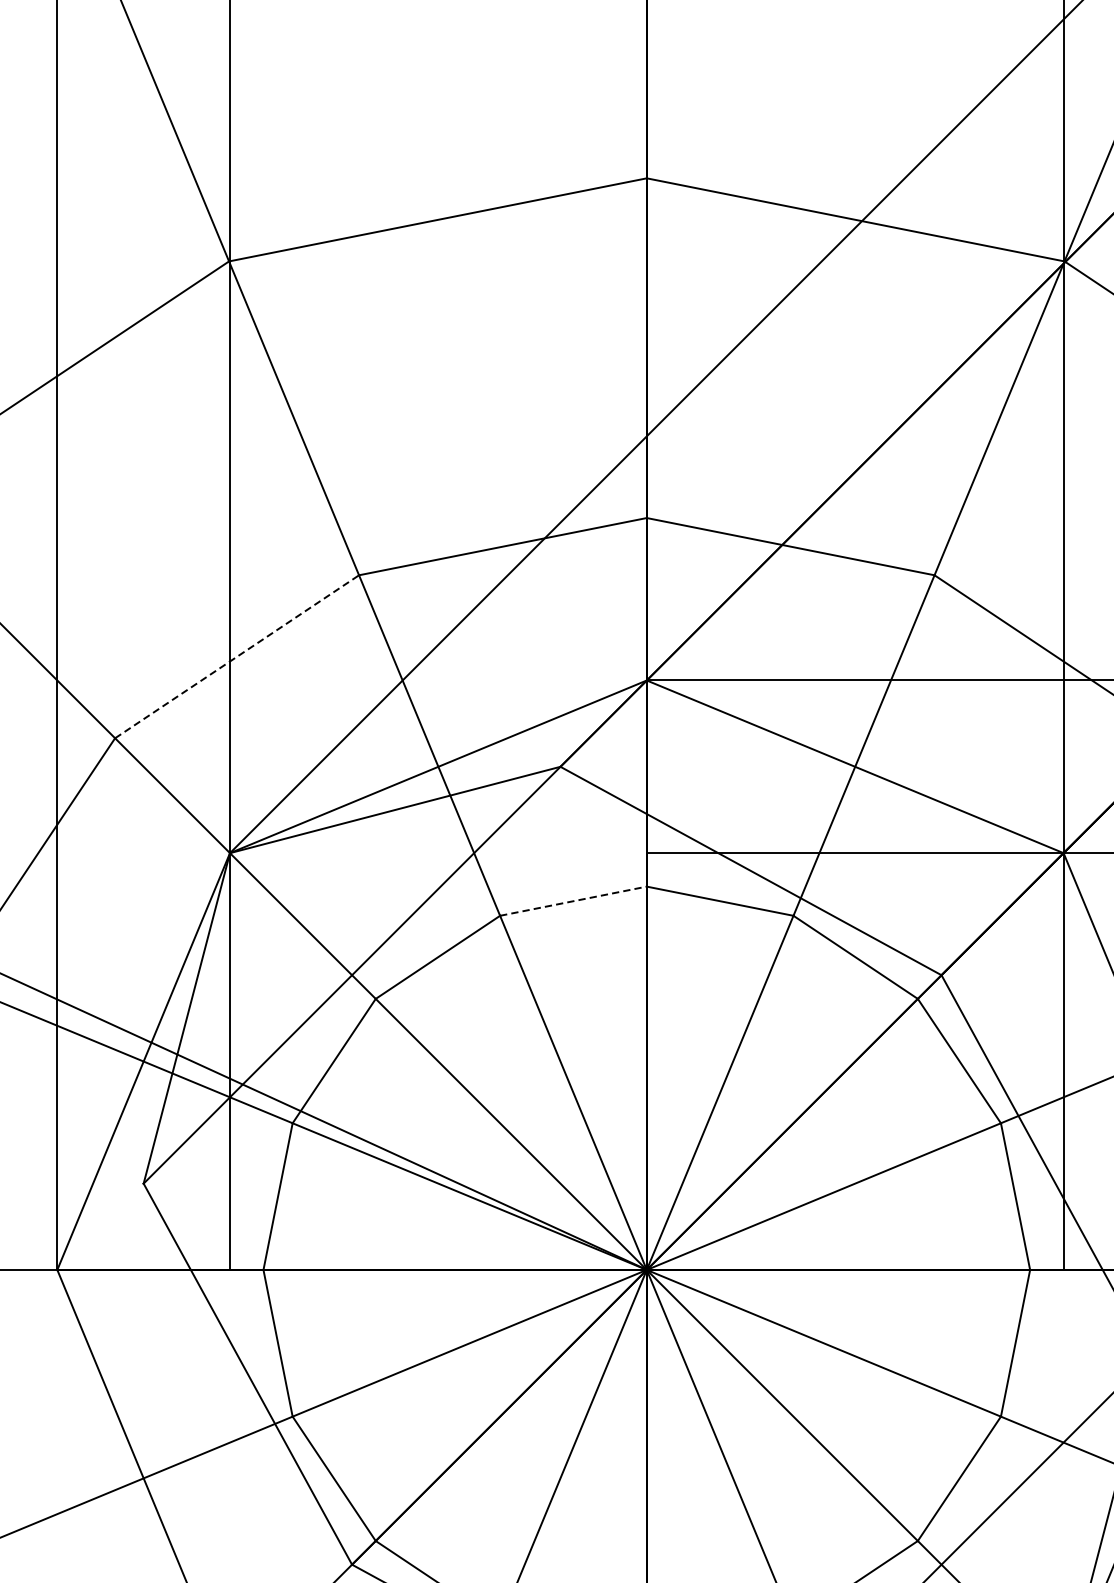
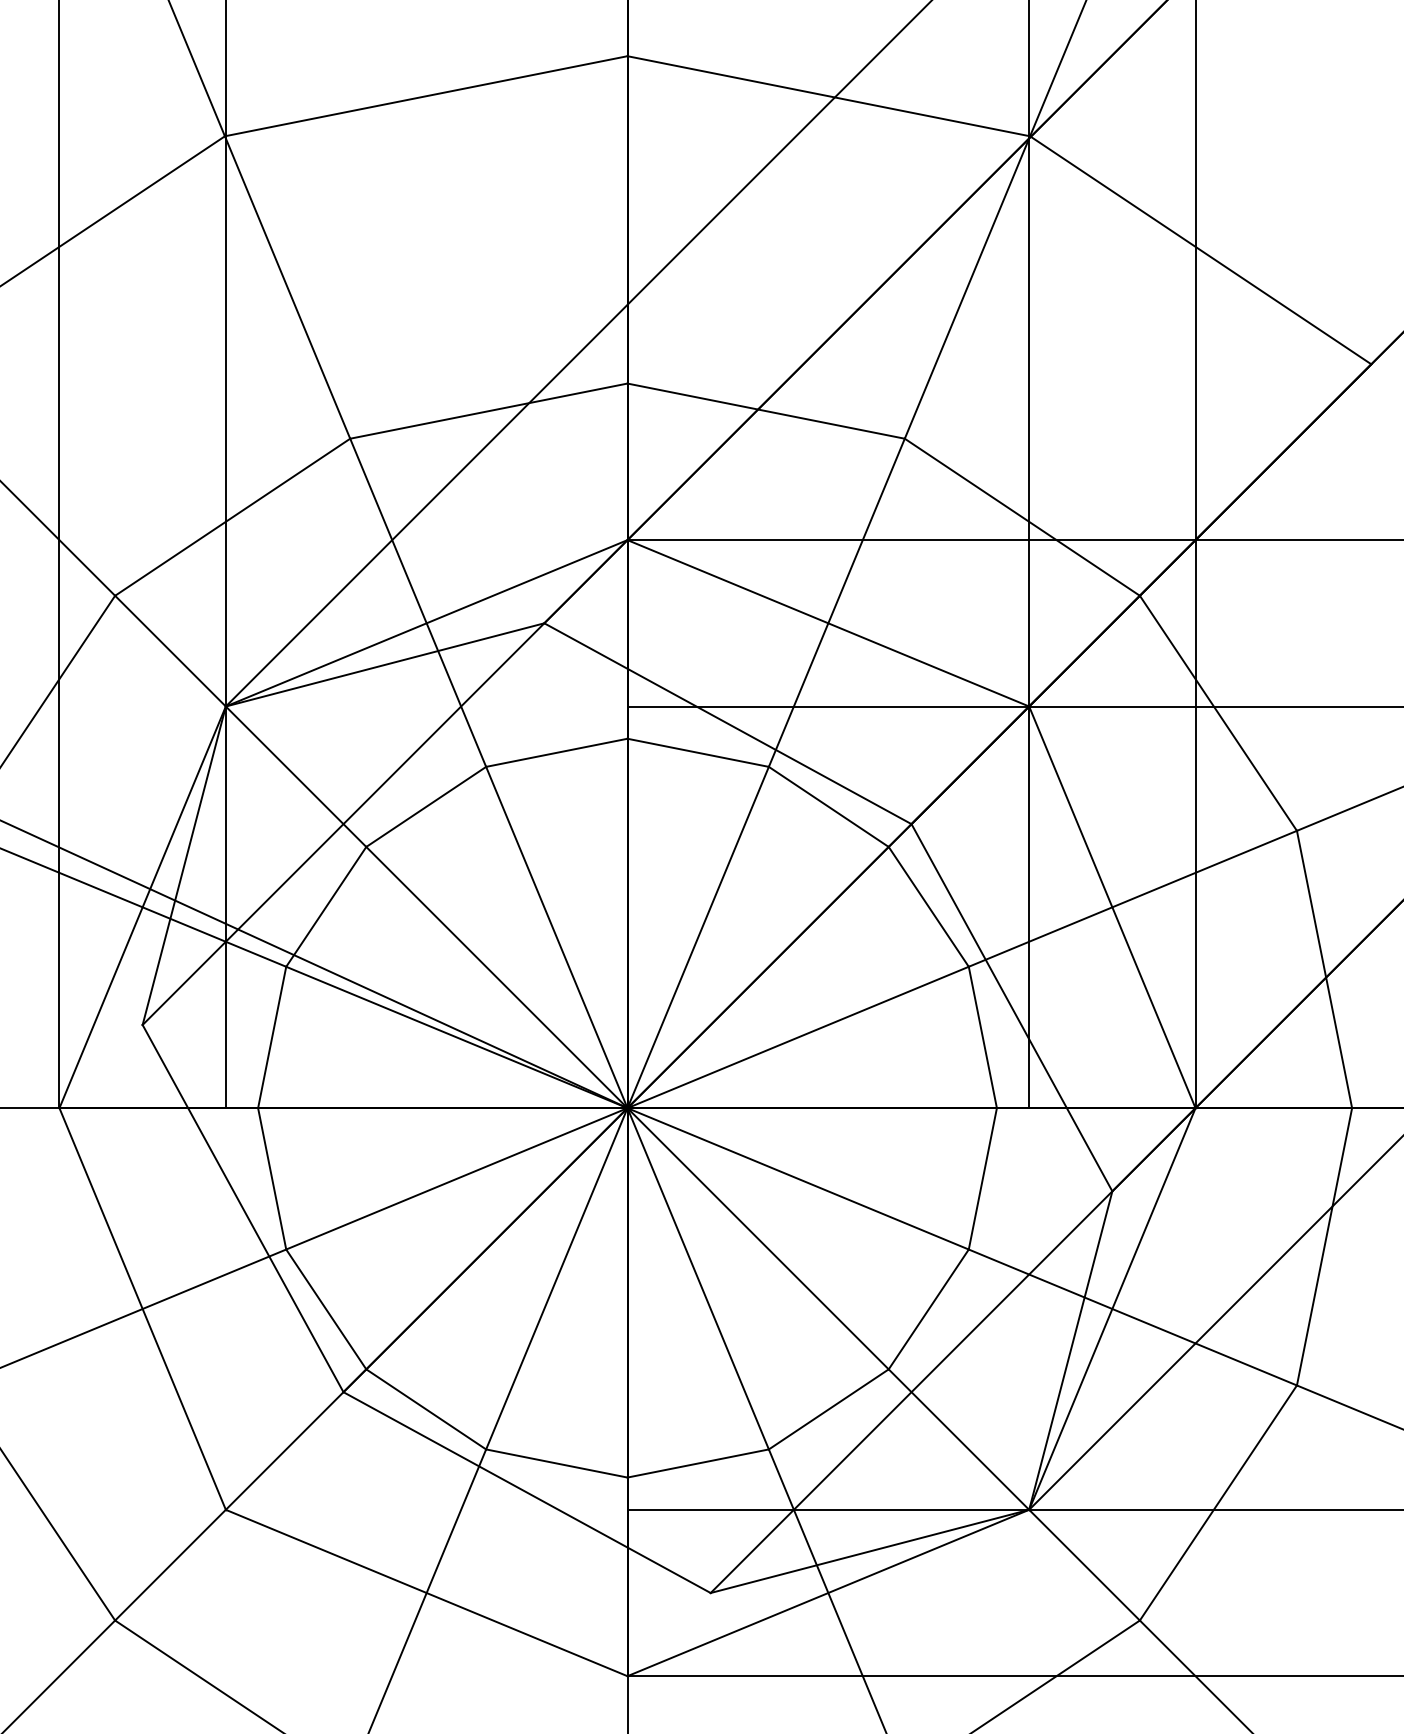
line: (237, 655) -> (233, 516), dashed -> solid
line: (574, 900) -> (557, 752), dashed -> solid

